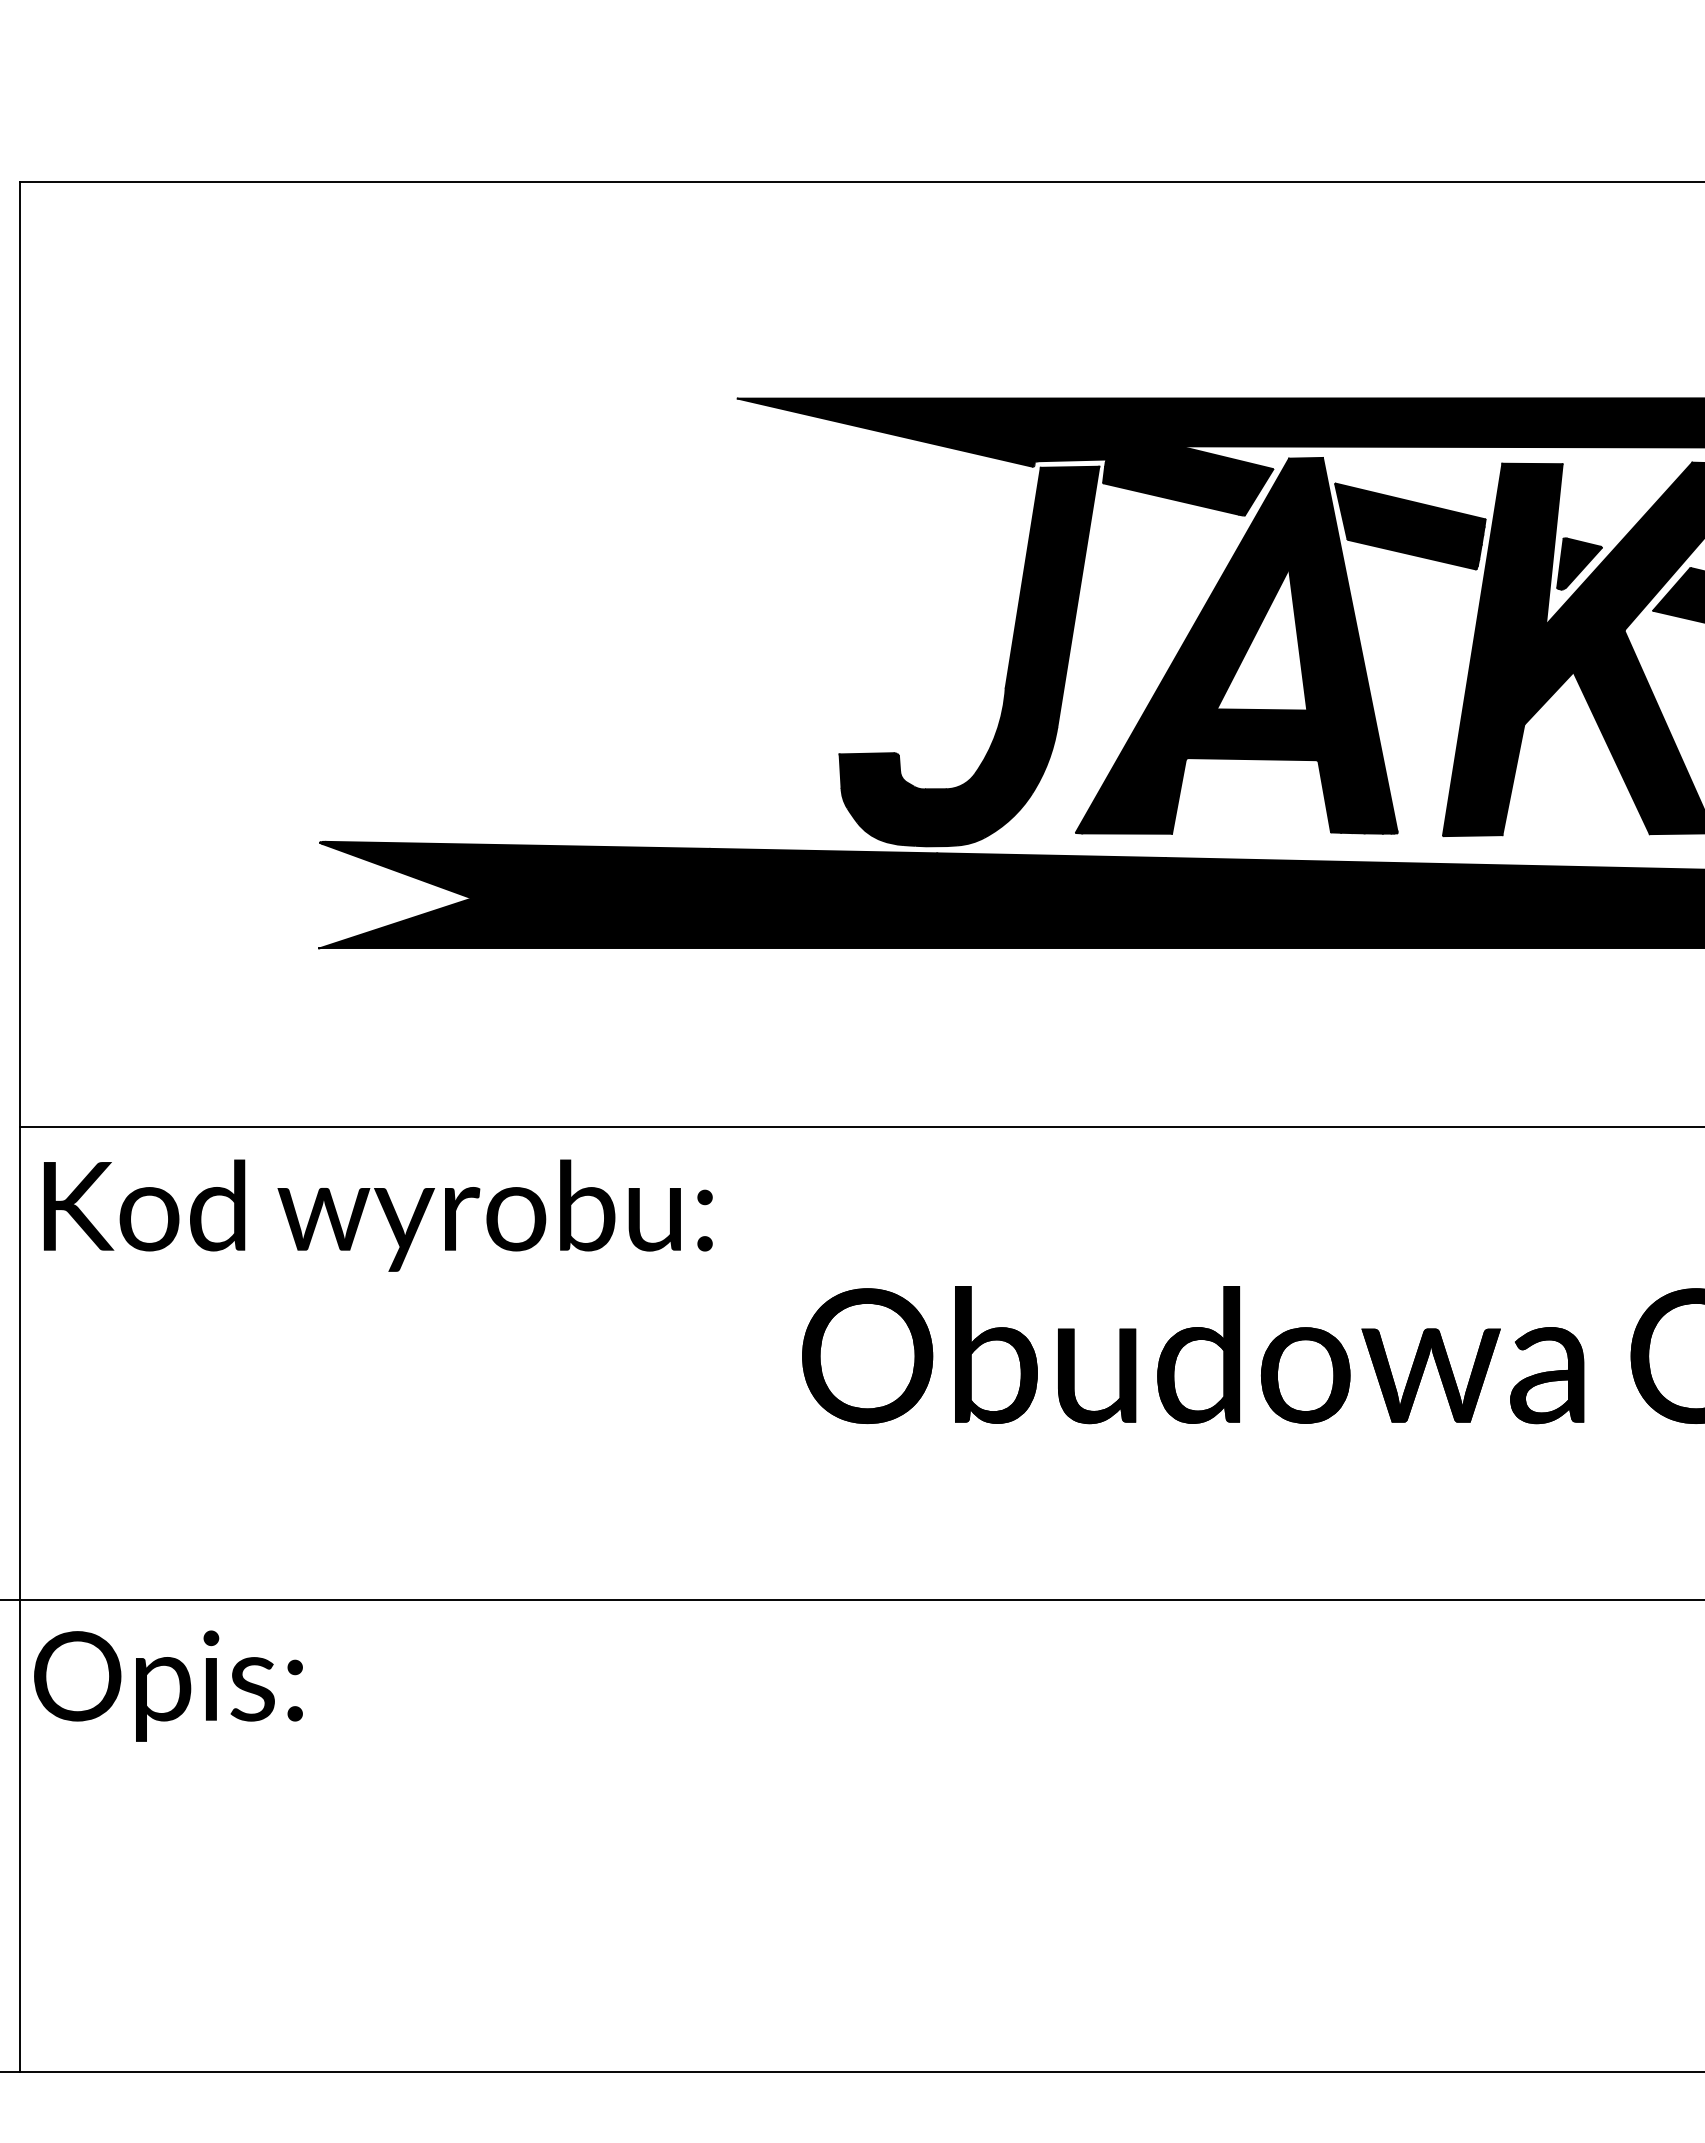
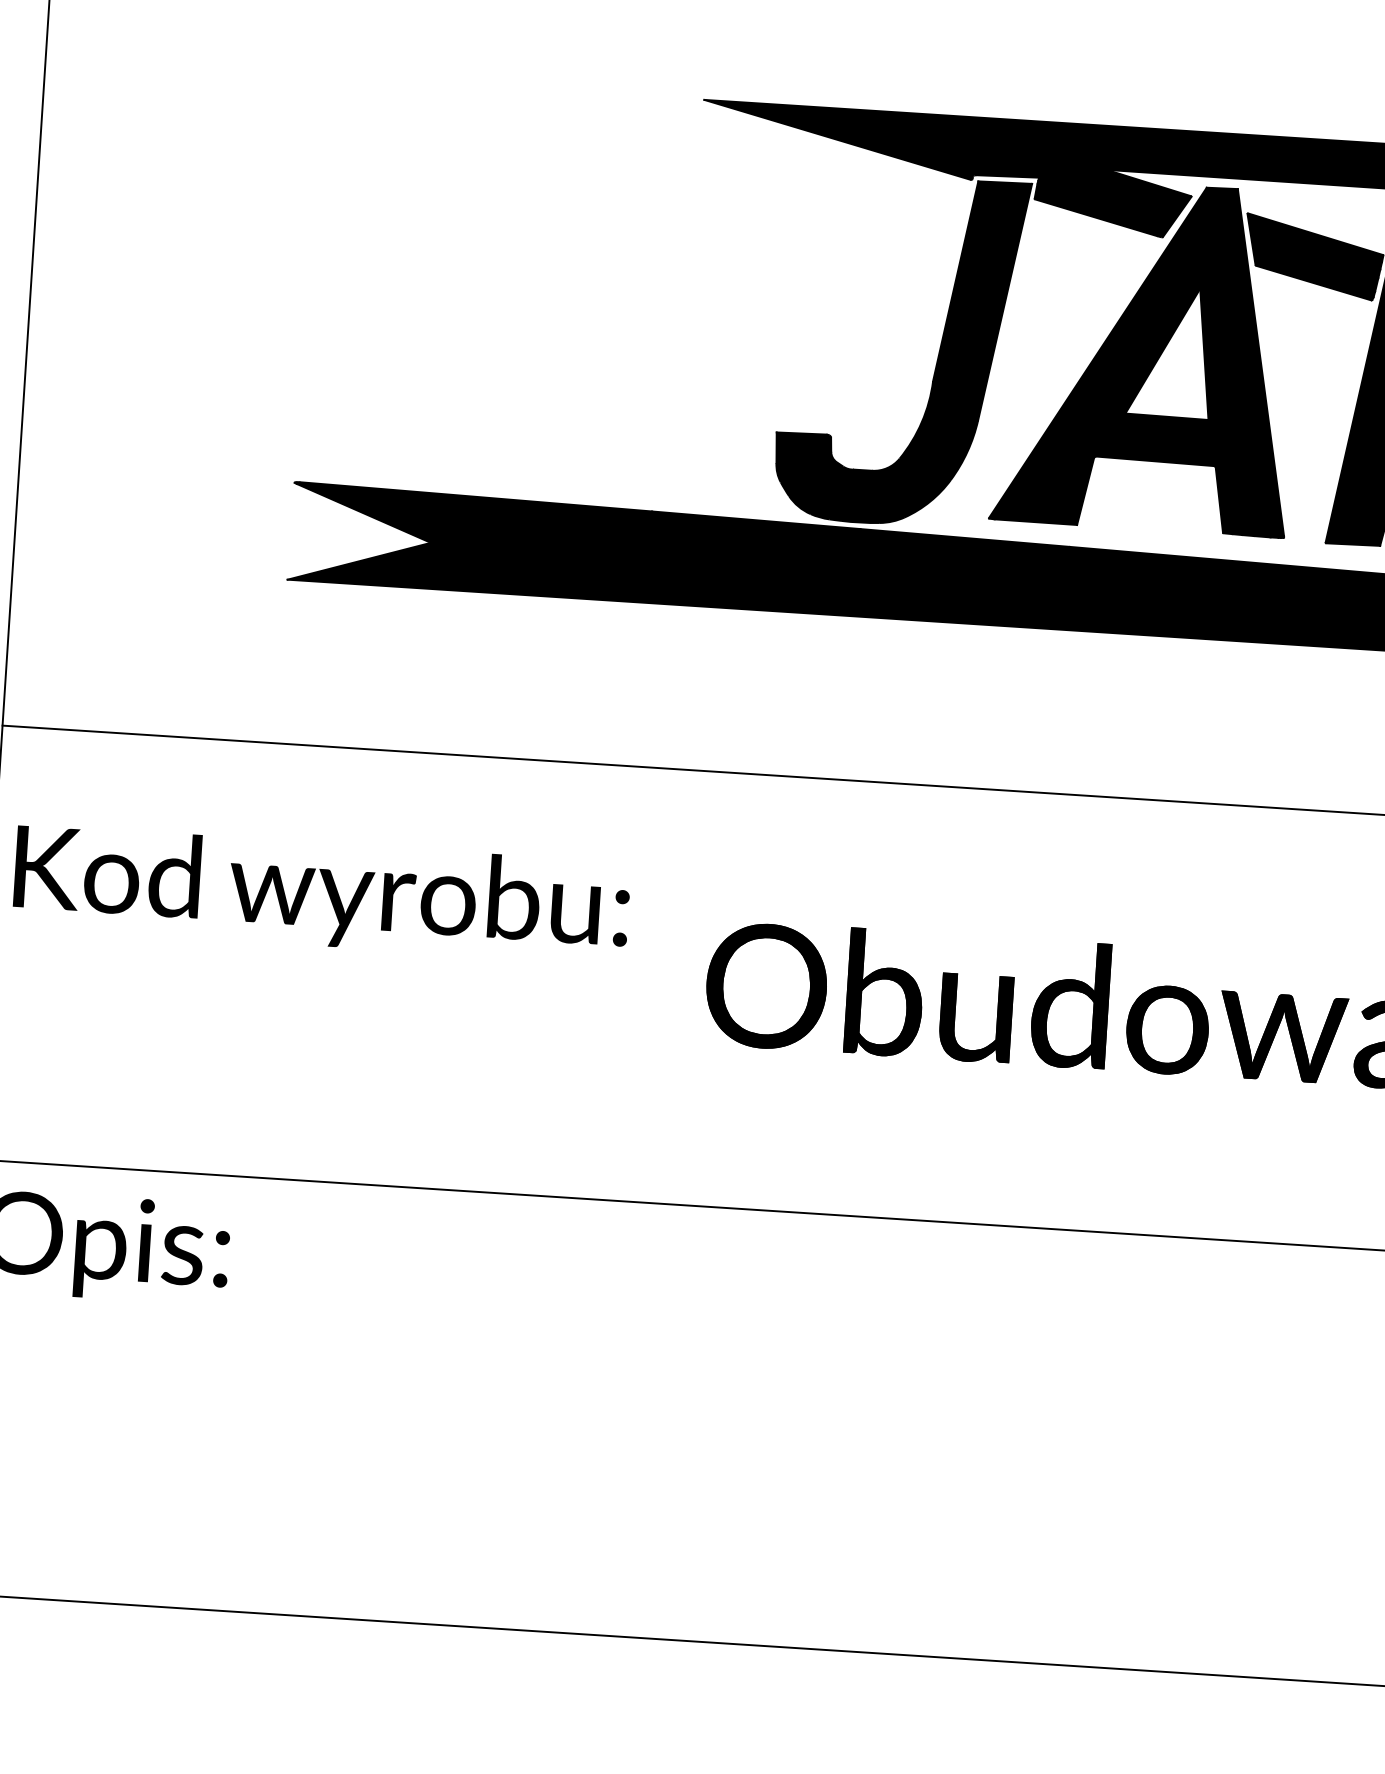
text: (378, 1215) -> (321, 894), moved

